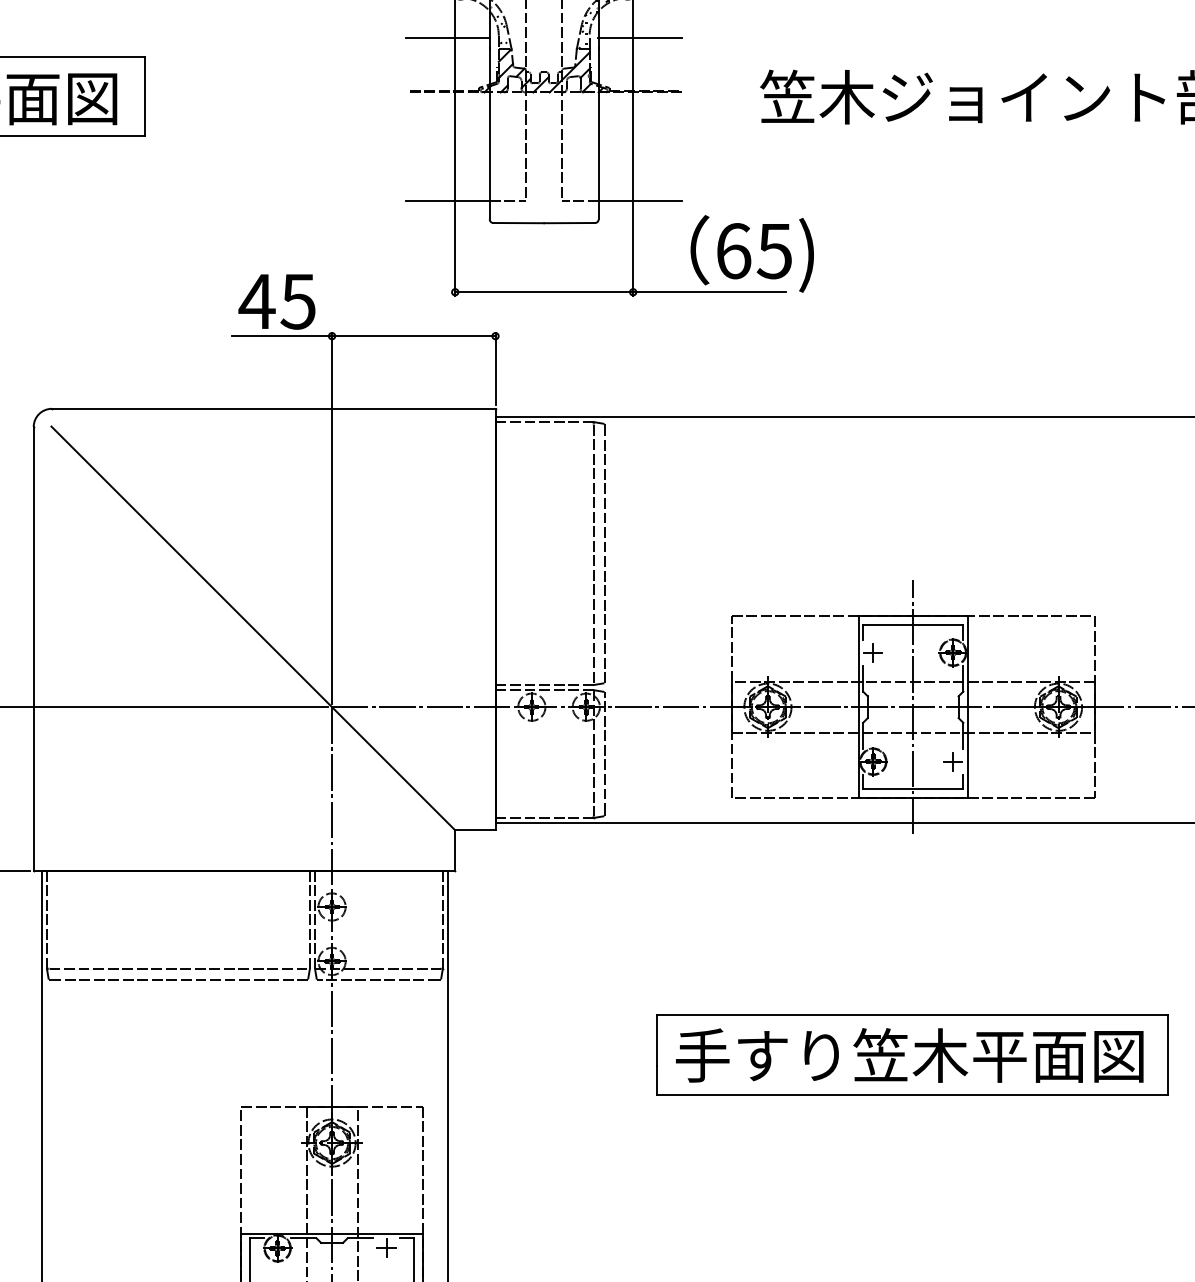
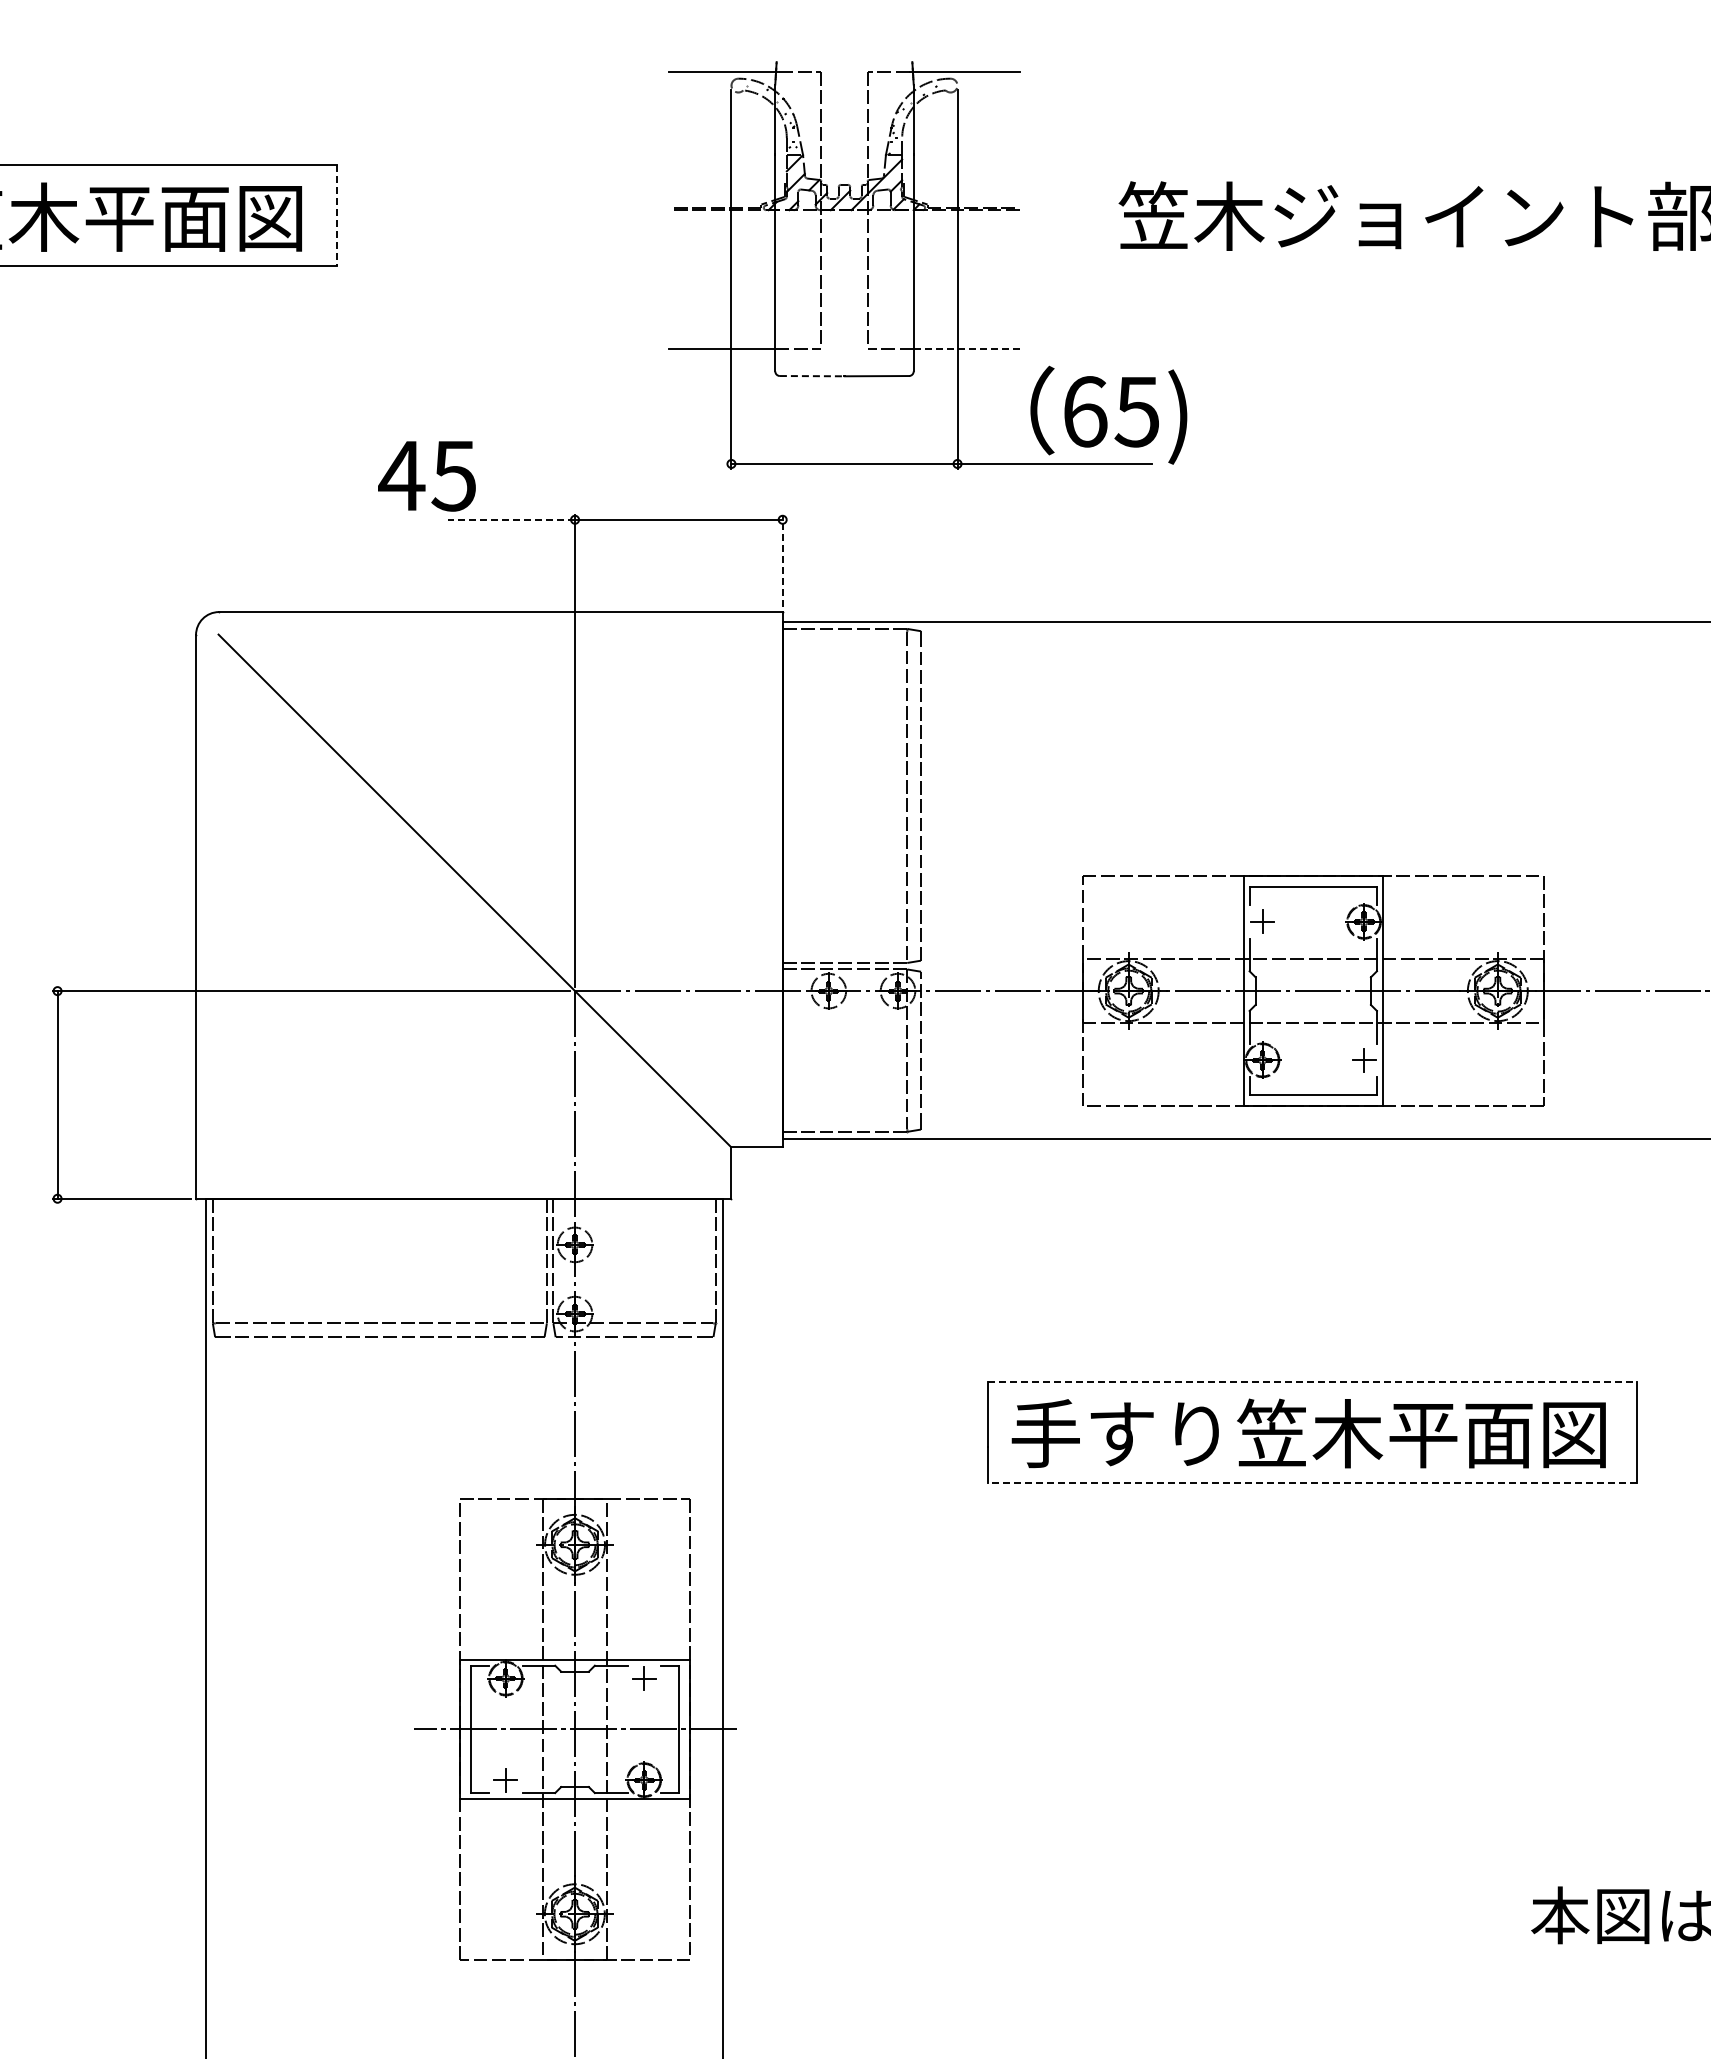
line: (448, 37) -> (722, 140), removed
line: (640, 37) -> (966, 140), removed
line: (145, 96) -> (337, 215), solid -> dashed
line: (641, 201) -> (967, 348), solid -> dashed
line: (519, 223) -> (812, 376), solid -> dashed
text: (276, 302) -> (426, 476), moved
line: (282, 335) -> (511, 519), solid -> dashed
line: (495, 368) -> (782, 560), solid -> dashed
line: (913, 706) -> (1313, 990), removed
line: (913, 1015) -> (1313, 1382), solid -> dashed
line: (912, 1094) -> (1312, 1483), solid -> dashed

